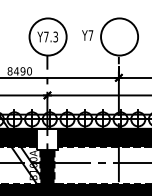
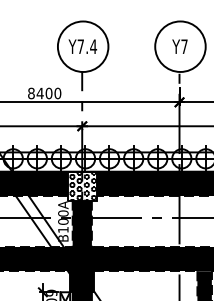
text: (87, 35) -> (179, 46), moved
text: (55, 36) -> (93, 46), Y7.3 -> Y7.4
text: (22, 71) -> (48, 93), 8490 -> 8400
hatch: (47, 138) -> (82, 185), added

